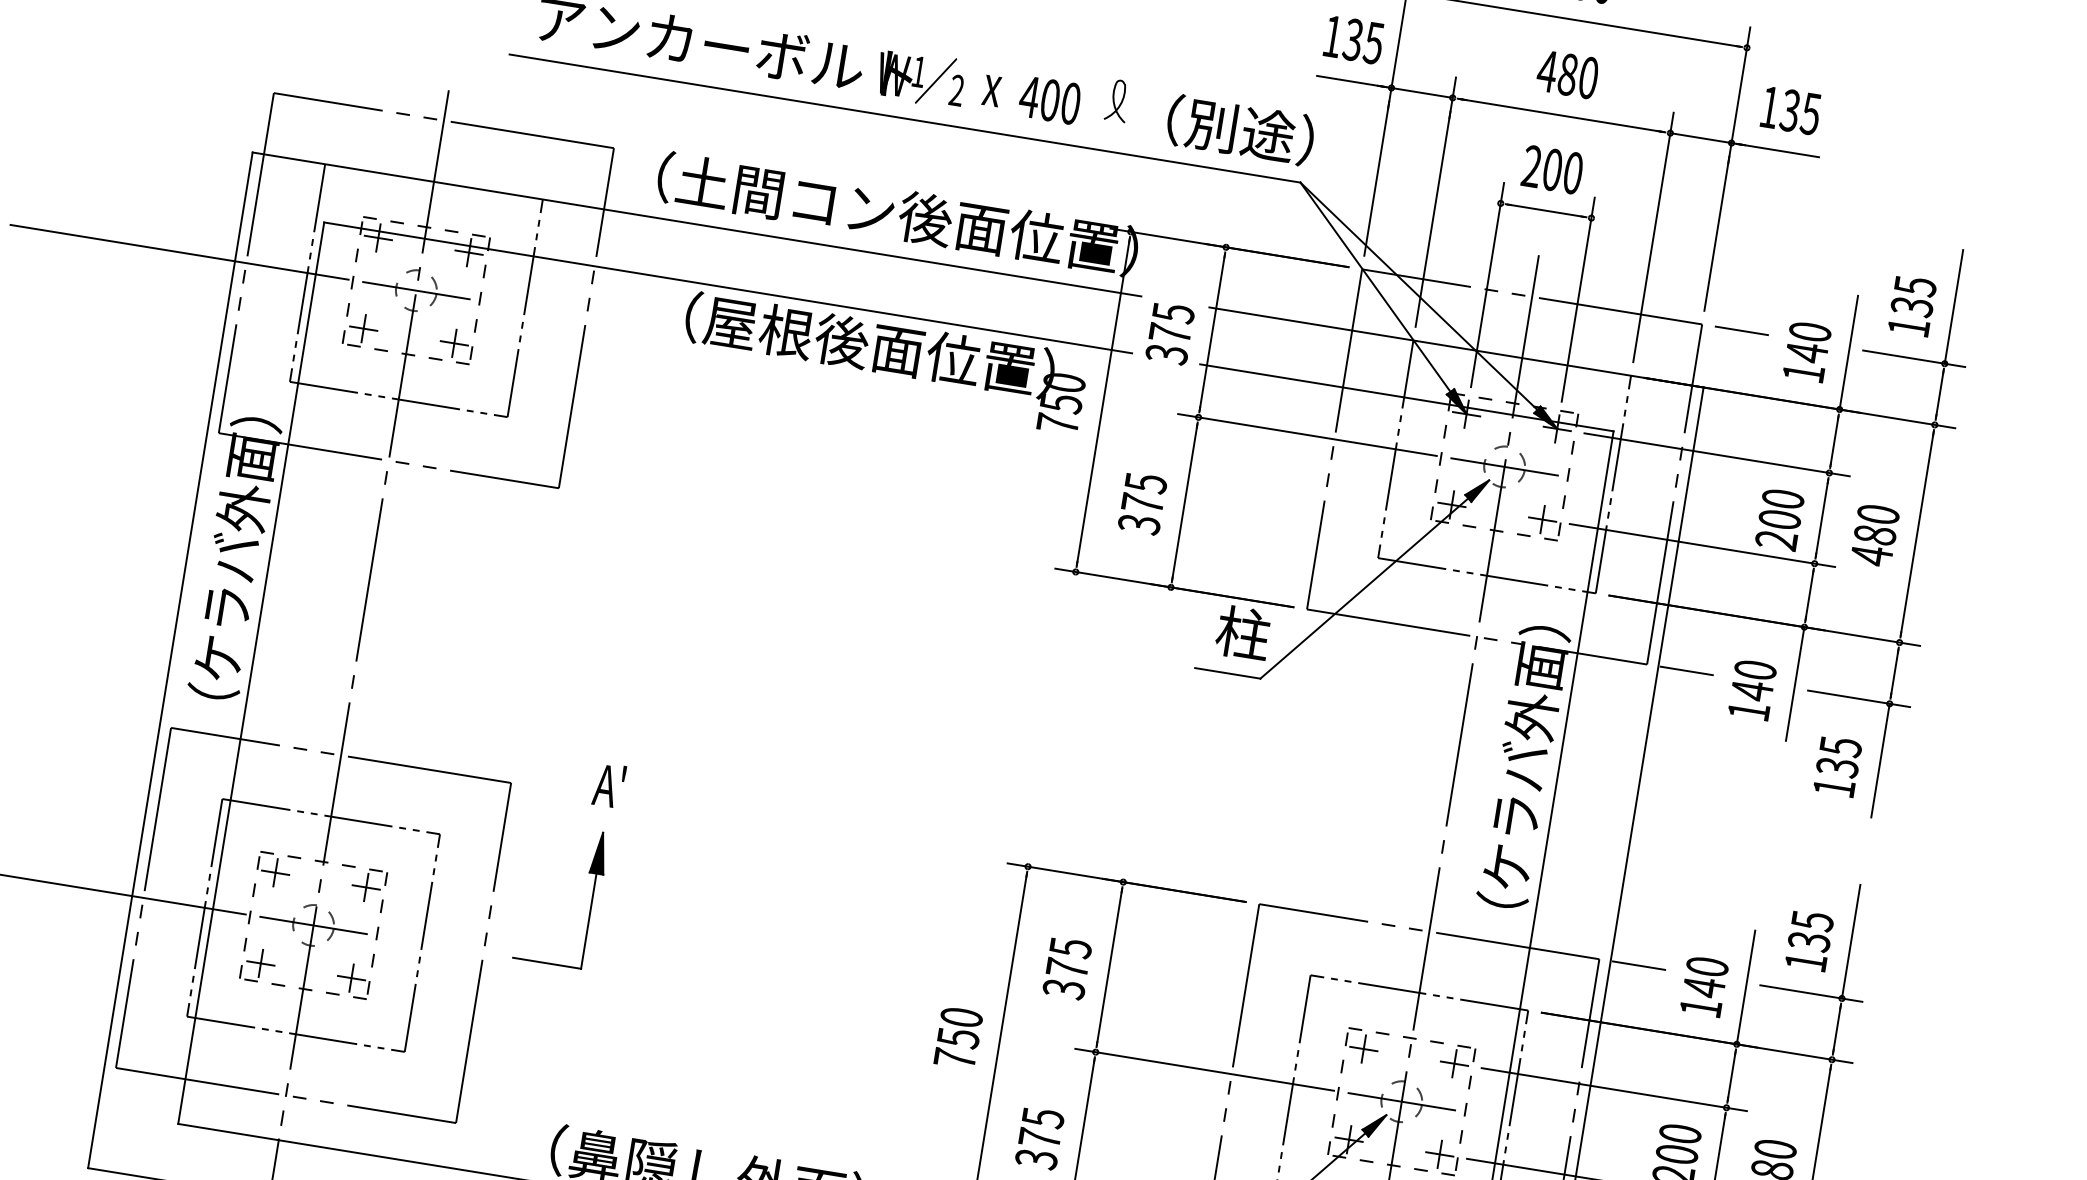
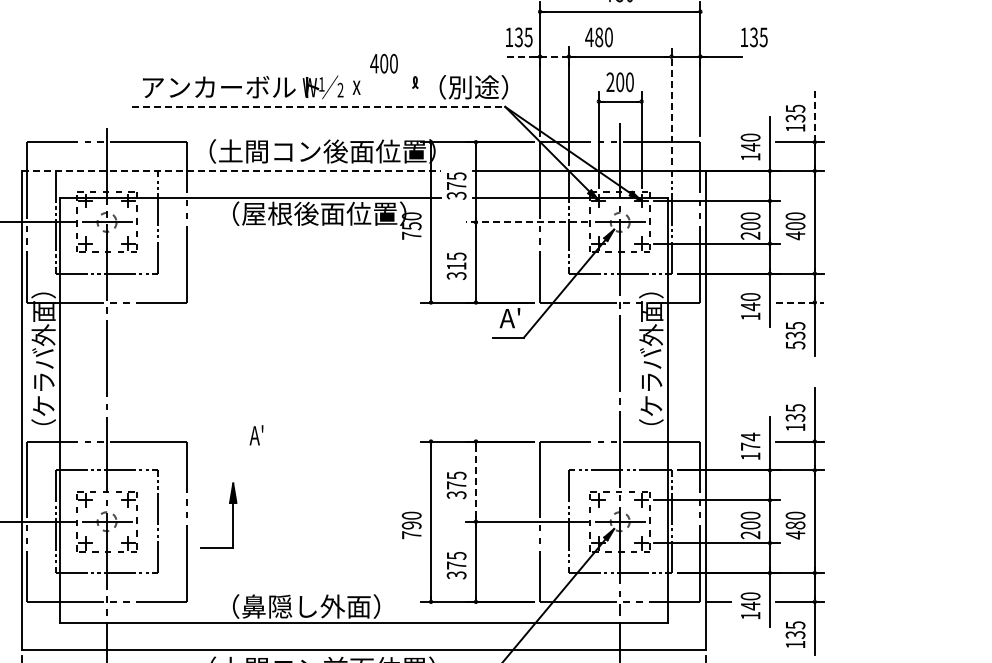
text: (1566, 74) -> (598, 37), moved
line: (1383, 86) -> (536, 56), solid -> dashed
text: (1048, 99) -> (383, 63), moved
part: (1118, 100) -> (415, 82), size x0.6
text: (1791, 111) -> (754, 37), moved
line: (906, 117) -> (319, 106), solid -> dashed
line: (697, 225) -> (231, 171), solid -> dashed
line: (1653, 236) -> (671, 105), solid -> dashed
line: (1953, 307) -> (814, 115), solid -> dashed
line: (1740, 331) -> (718, 142), removed
line: (1307, 435) -> (527, 222), solid -> dashed
text: (1142, 504) -> (456, 266), 375 -> 315
text: (1874, 535) -> (795, 226), 480 -> 400
text: (1240, 633) -> (511, 318), 柱 -> A'
line: (1685, 670) -> (718, 302), removed
line: (1859, 698) -> (800, 302), solid -> dashed
text: (609, 785) -> (256, 435), moved
text: (1833, 788) -> (795, 345), 135 -> 535
part: (590, 900) -> (232, 515), moved
line: (1637, 965) -> (718, 441), removed
line: (1108, 966) -> (475, 481), solid -> dashed
text: (1705, 976) -> (750, 441), 140 -> 174
text: (957, 1038) -> (411, 525), 750 -> 790

